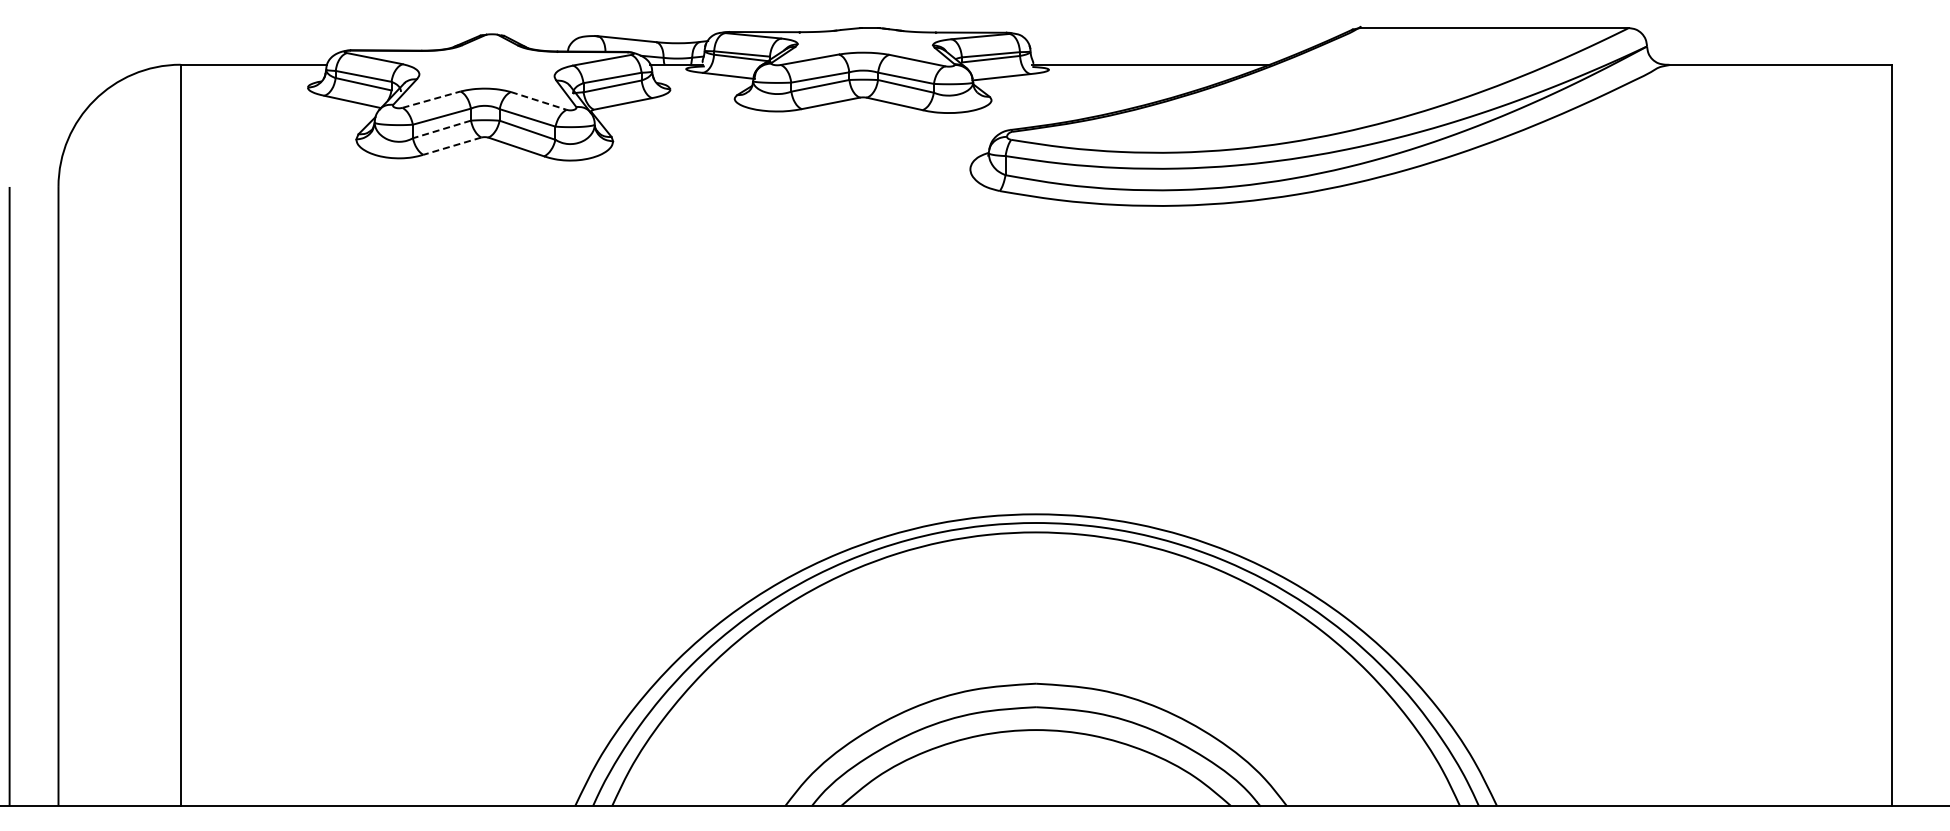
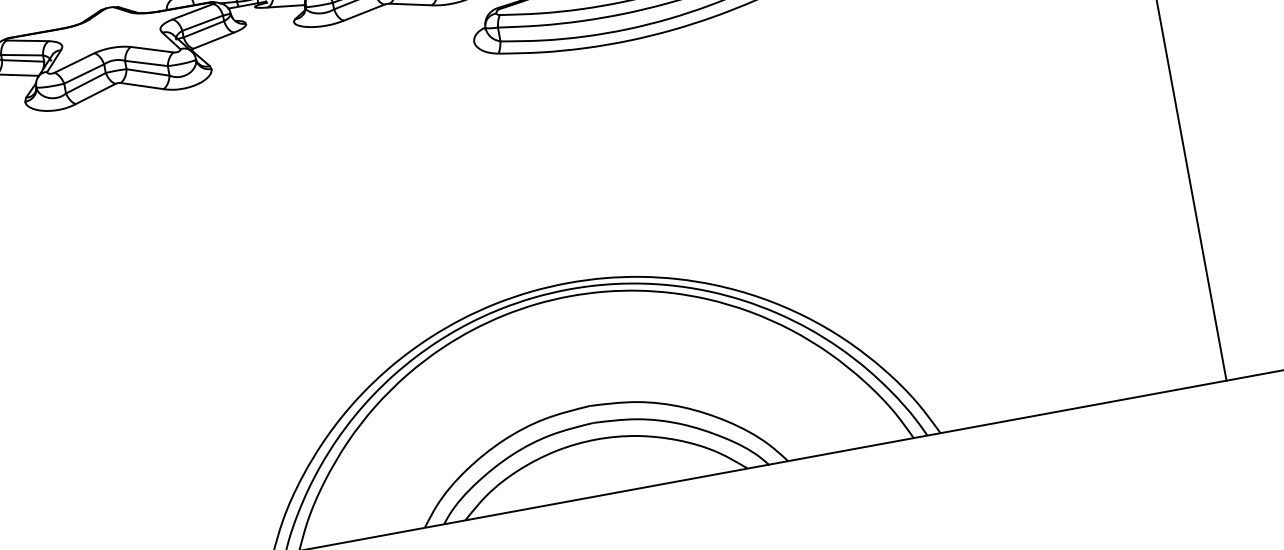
line: (432, 99) -> (75, 62), dashed -> solid
line: (539, 101) -> (152, 50), dashed -> solid
line: (441, 129) -> (85, 83), dashed -> solid
line: (451, 146) -> (95, 94), dashed -> solid

